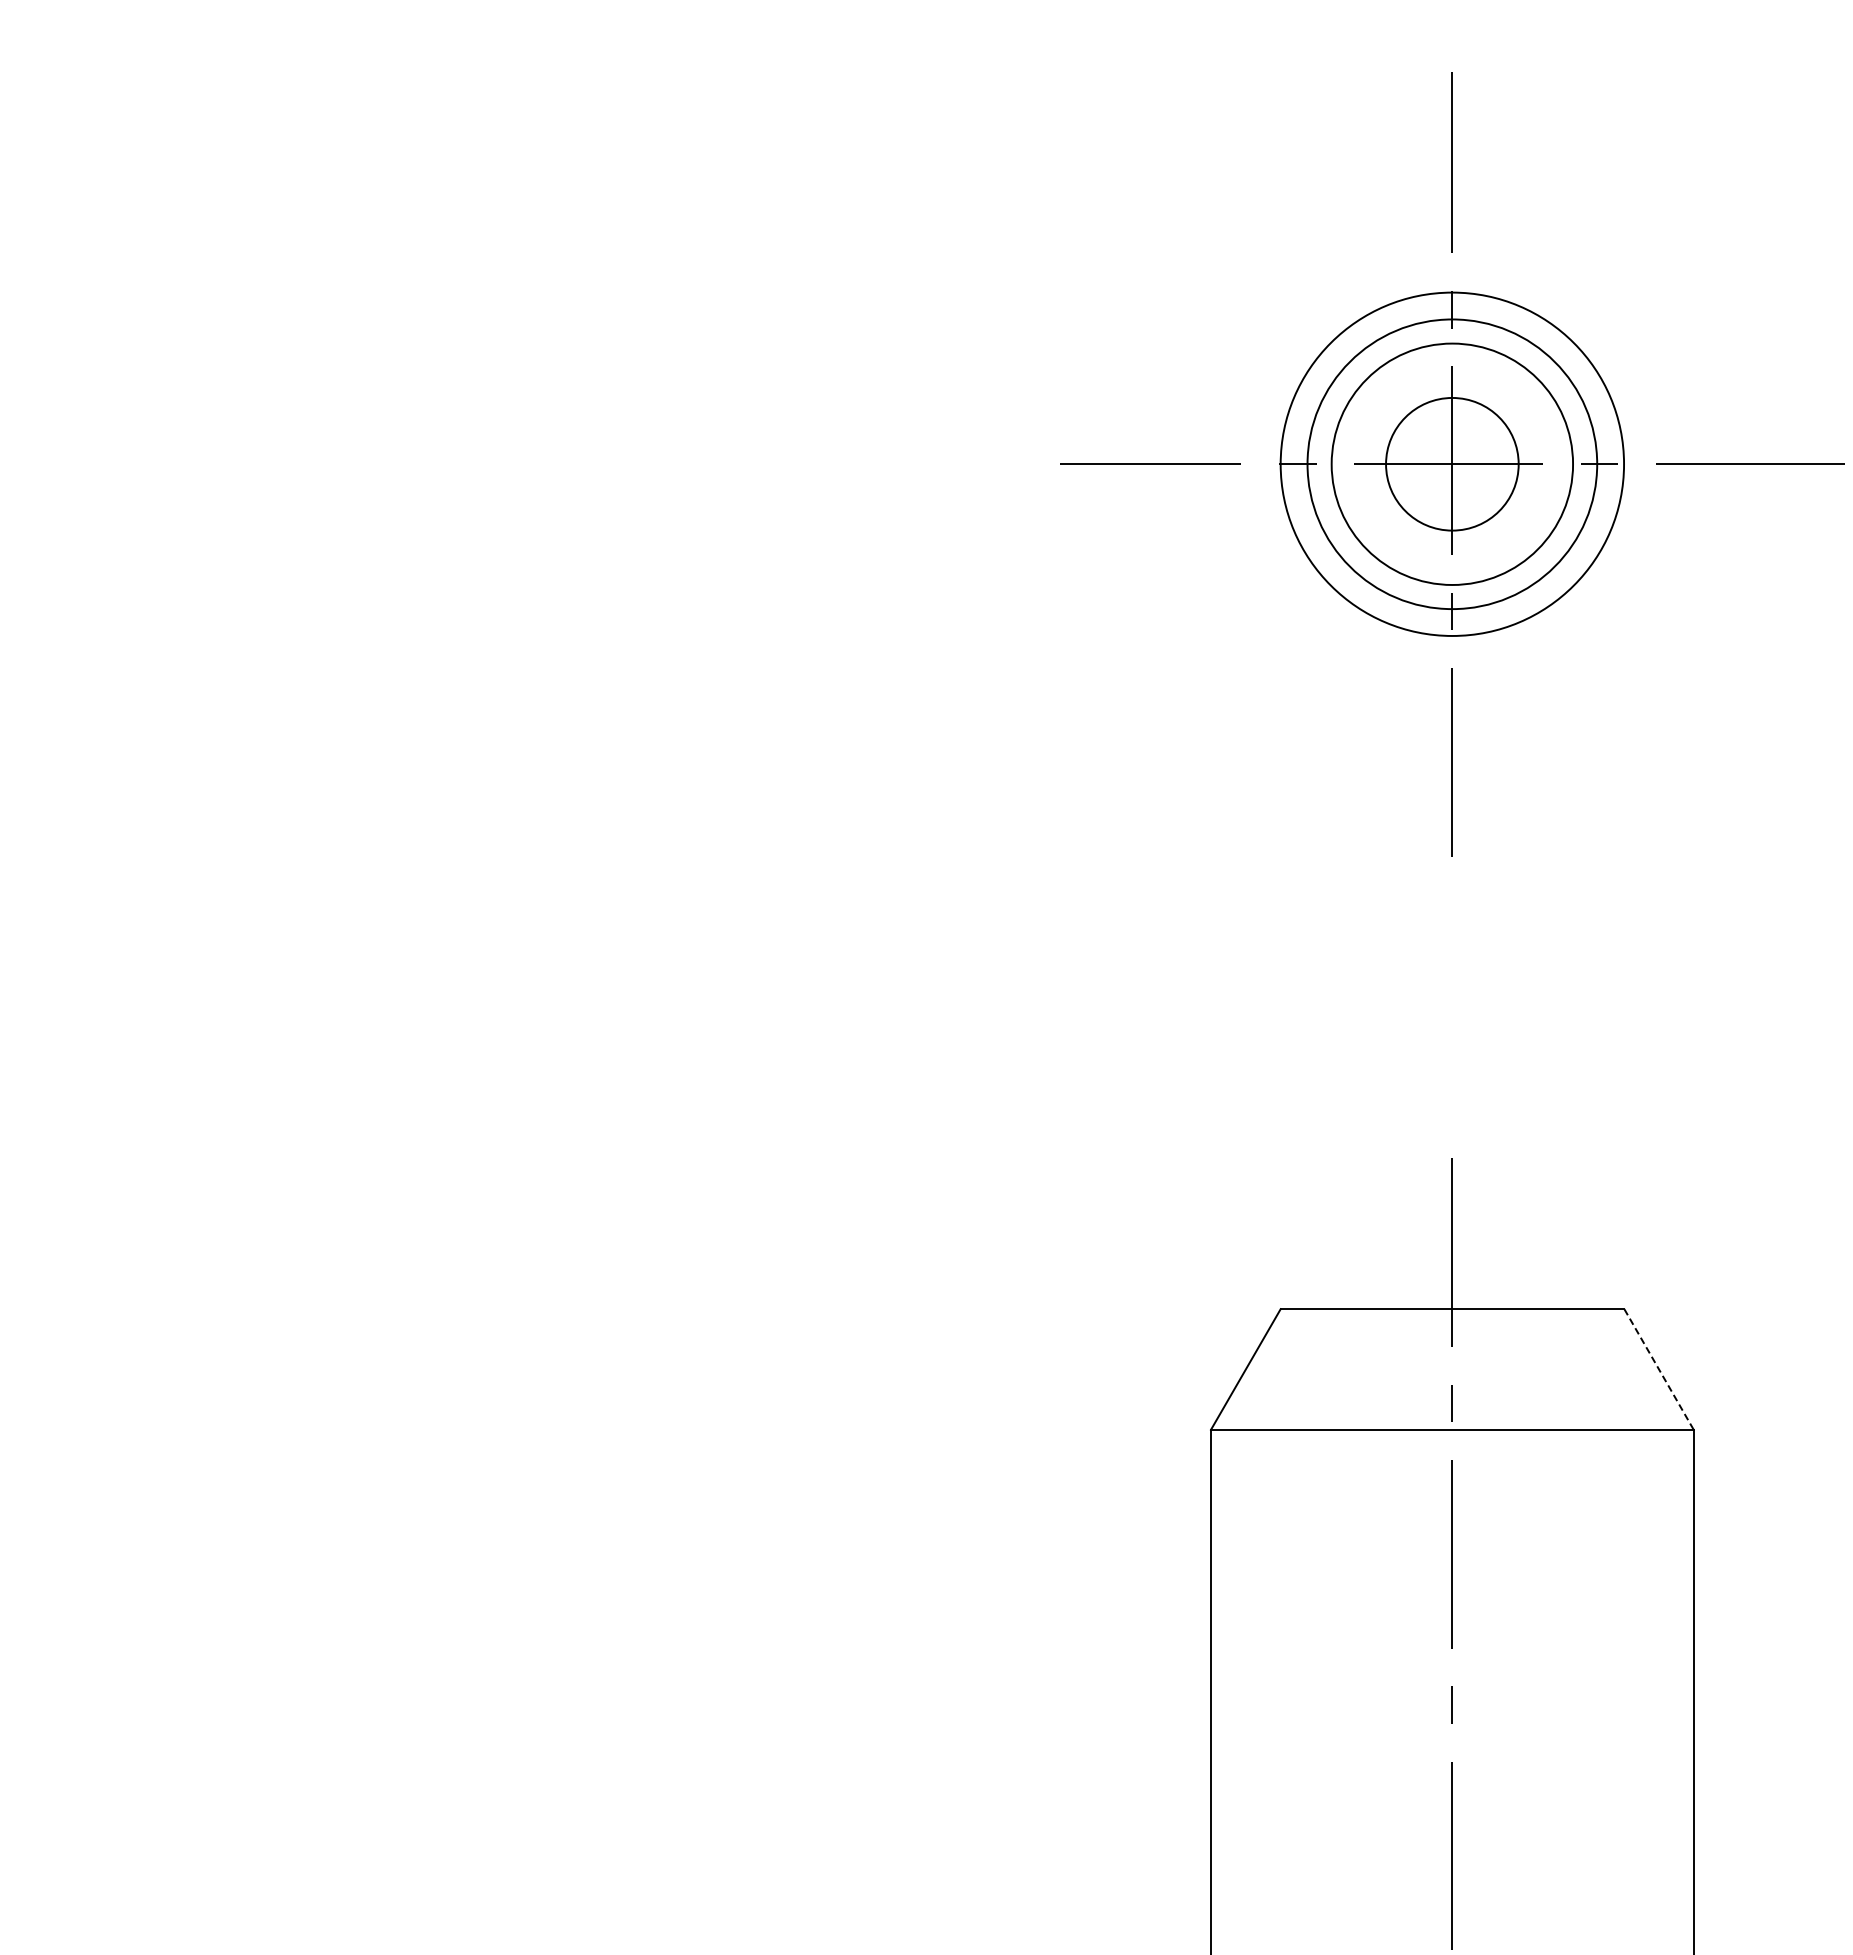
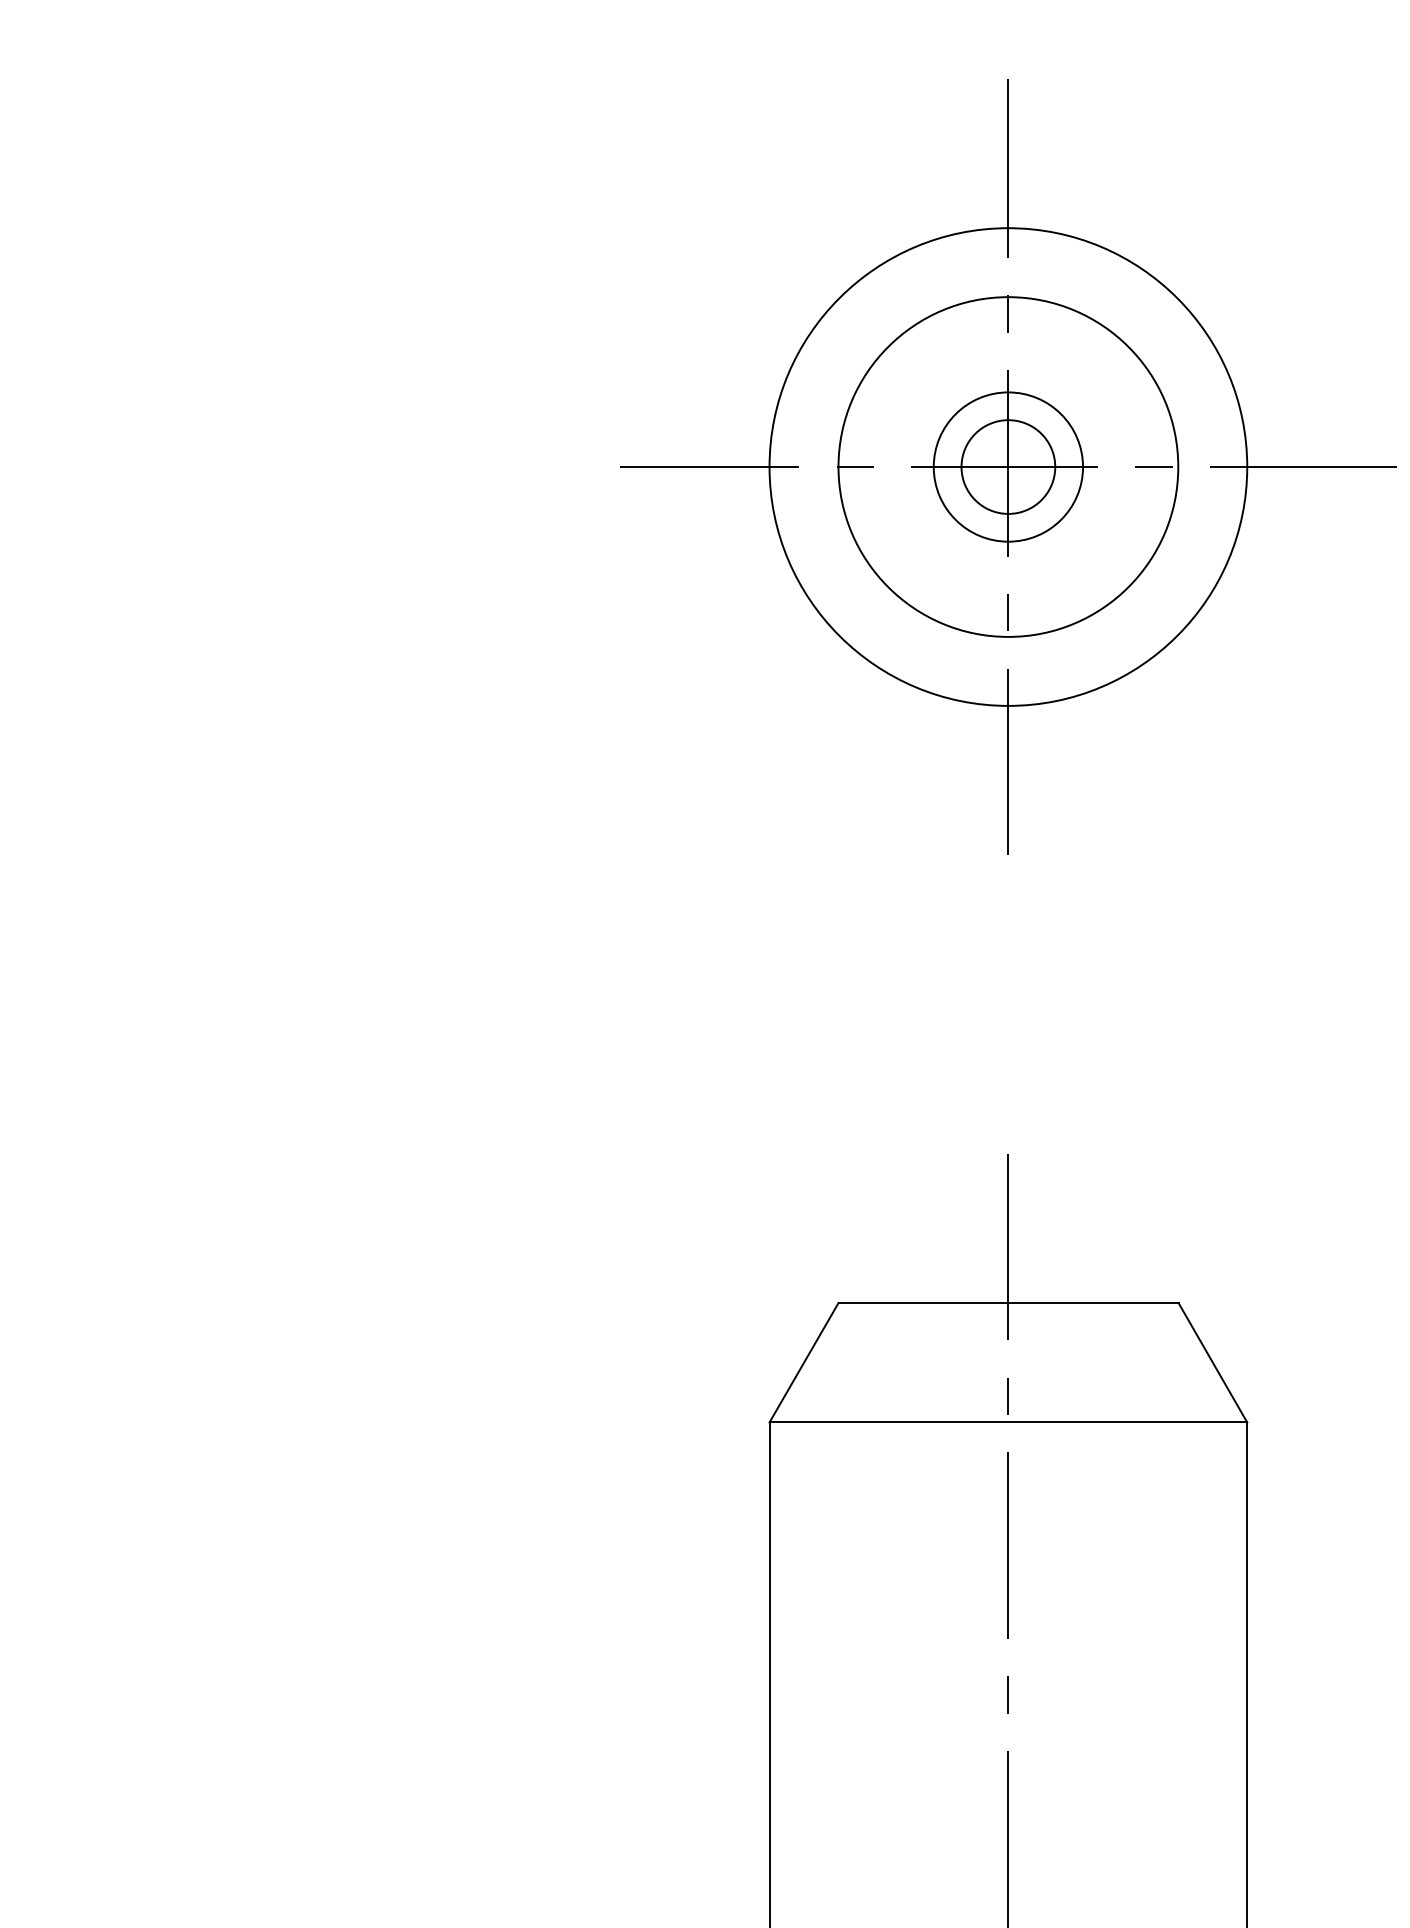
circle: (1451, 463) -> (1007, 466), size x0.62
circle: (1451, 463) -> (1007, 466), size x1.67
circle: (1452, 463) -> (1008, 466), size x0.71
line: (1659, 1369) -> (1213, 1362), dashed -> solid

